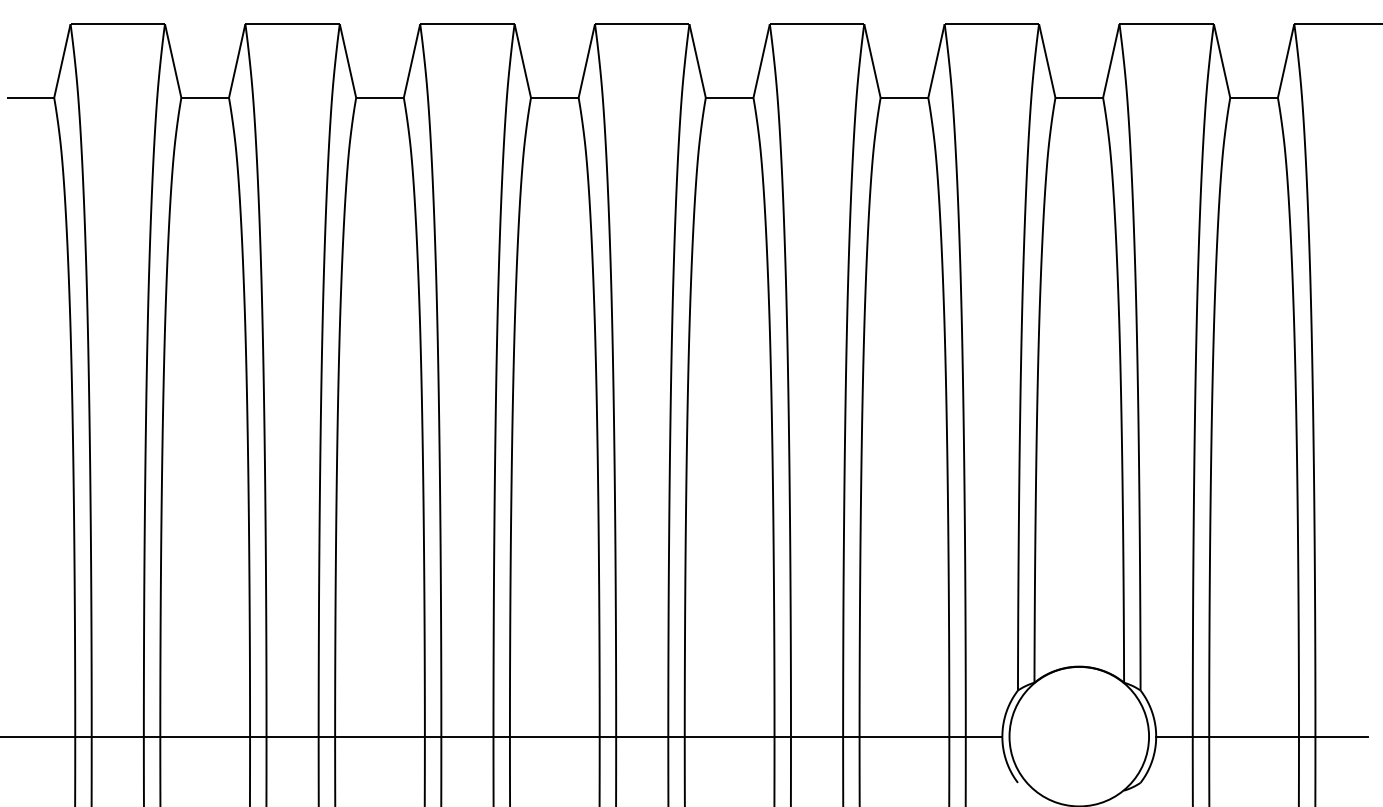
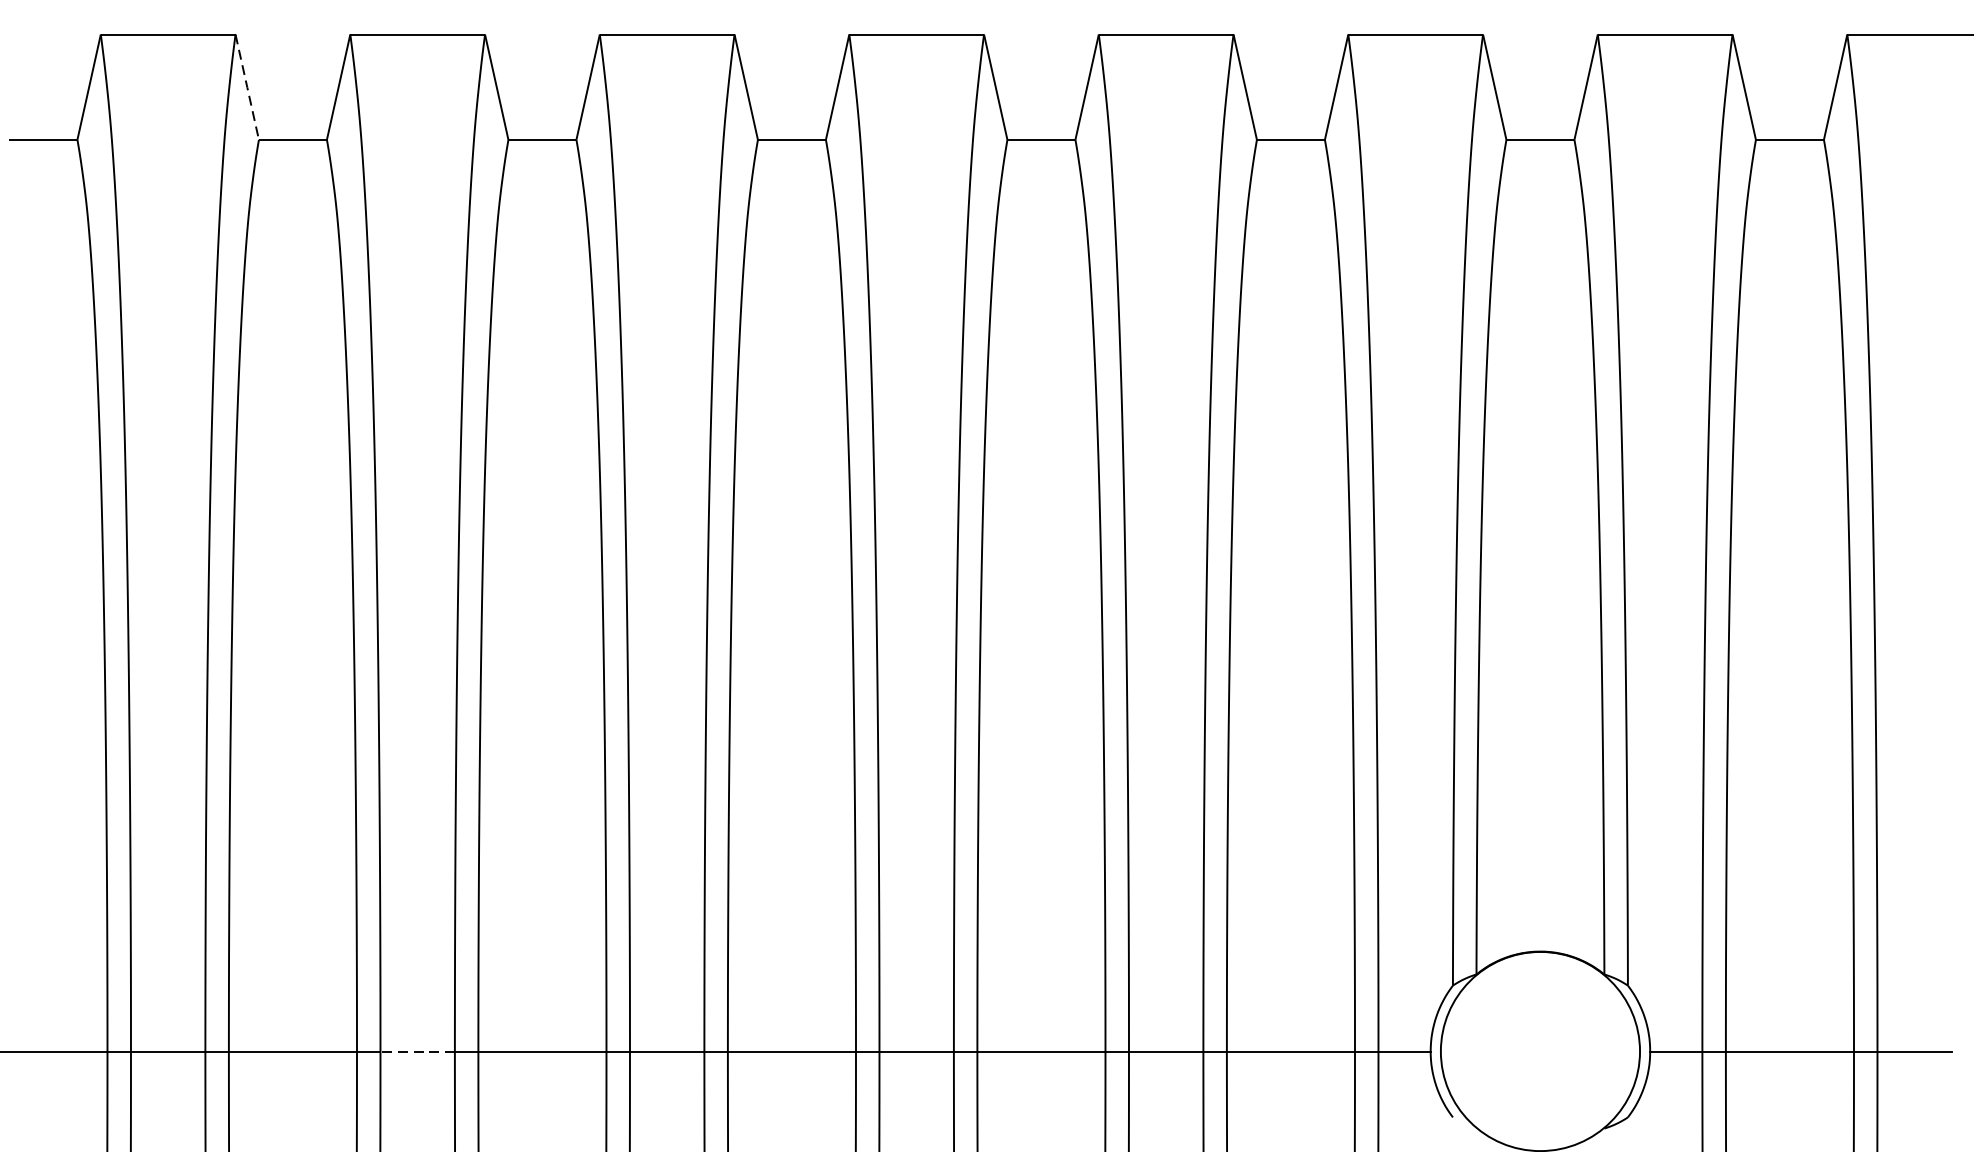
line: (173, 60) -> (247, 86), solid -> dashed
line: (292, 736) -> (417, 1051), solid -> dashed

